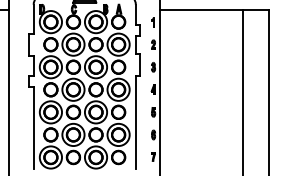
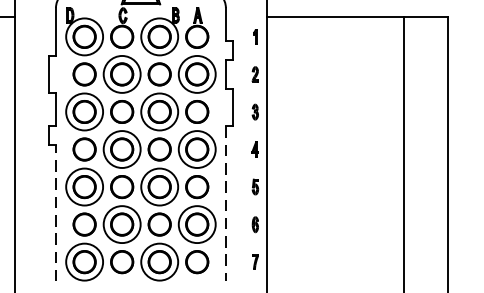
line: (135, 122) -> (225, 203), solid -> dashed
line: (33, 127) -> (55, 212), solid -> dashed

